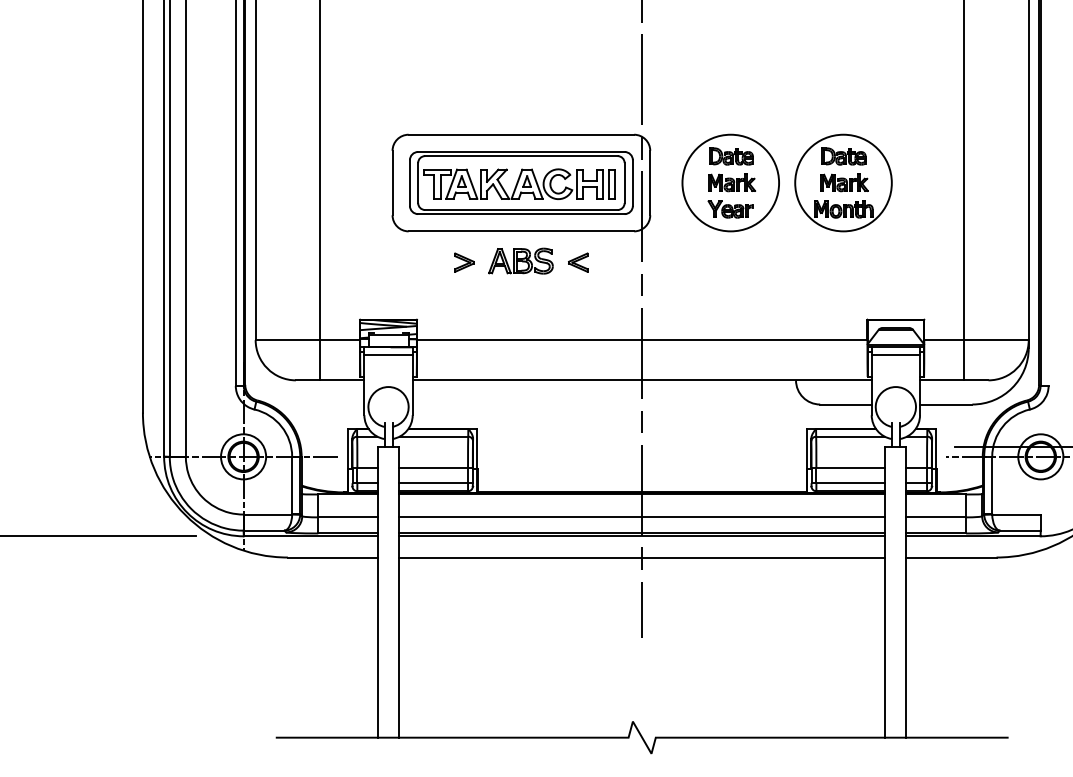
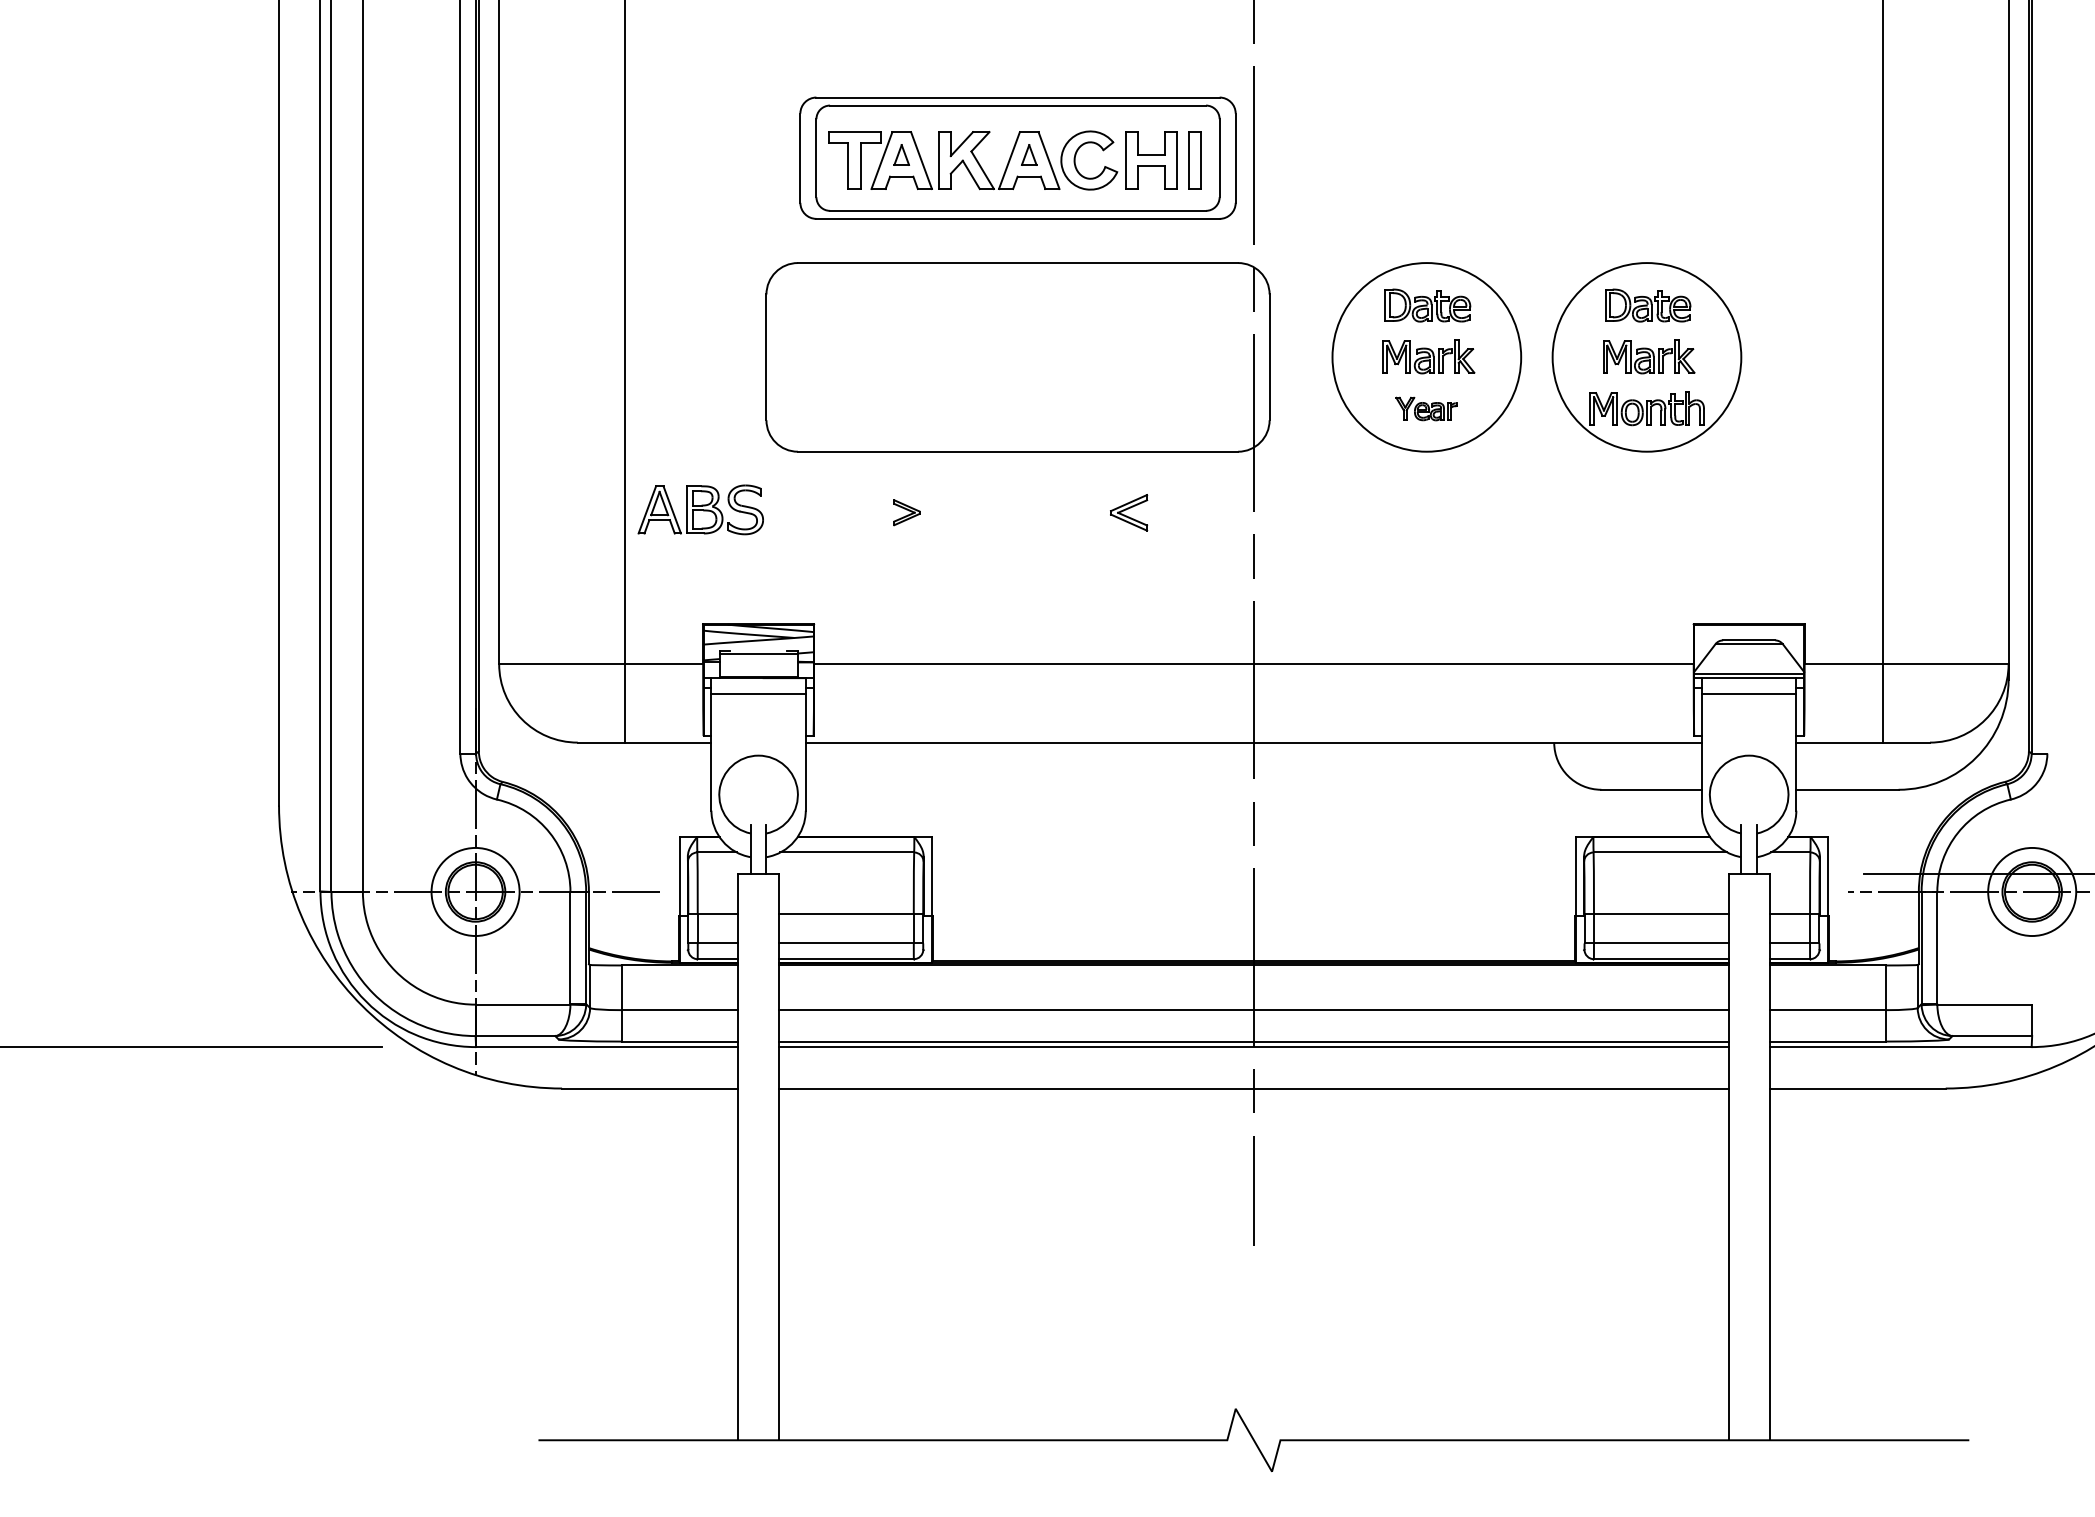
part: (521, 182) -> (1018, 157), moved
part: (730, 209) -> (1426, 409), size x0.7
part: (520, 260) -> (699, 508), moved
part: (464, 262) -> (906, 512), size x0.7

